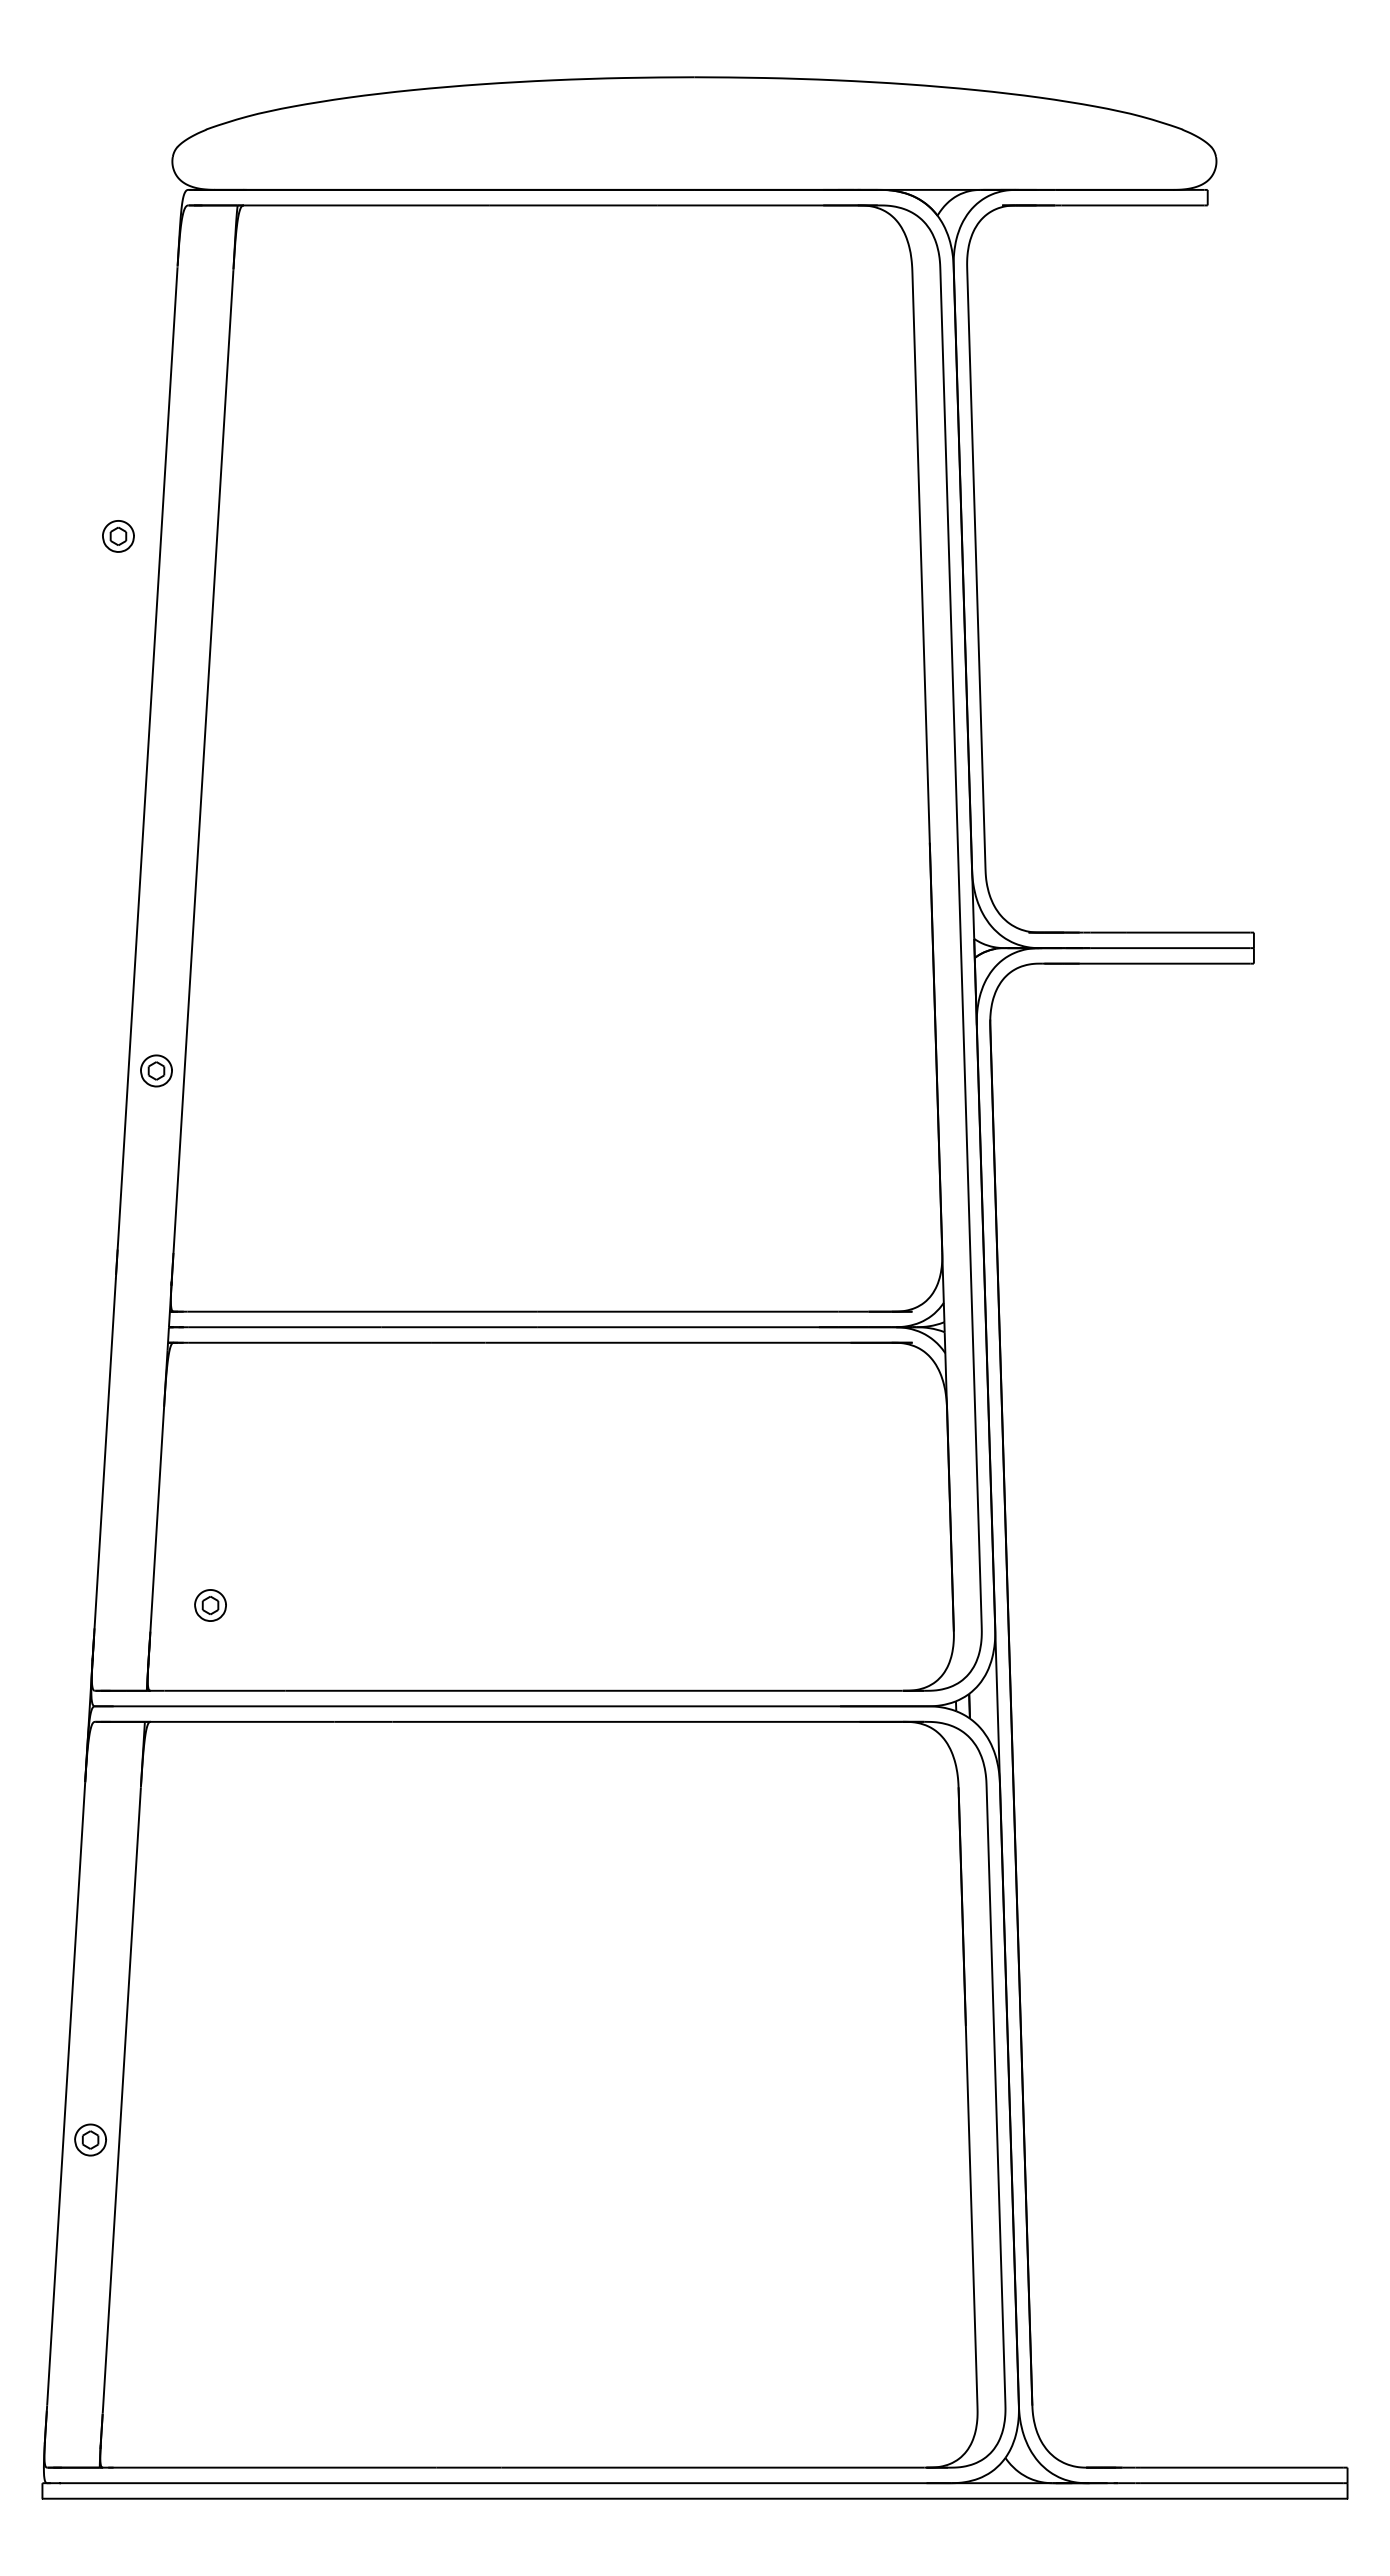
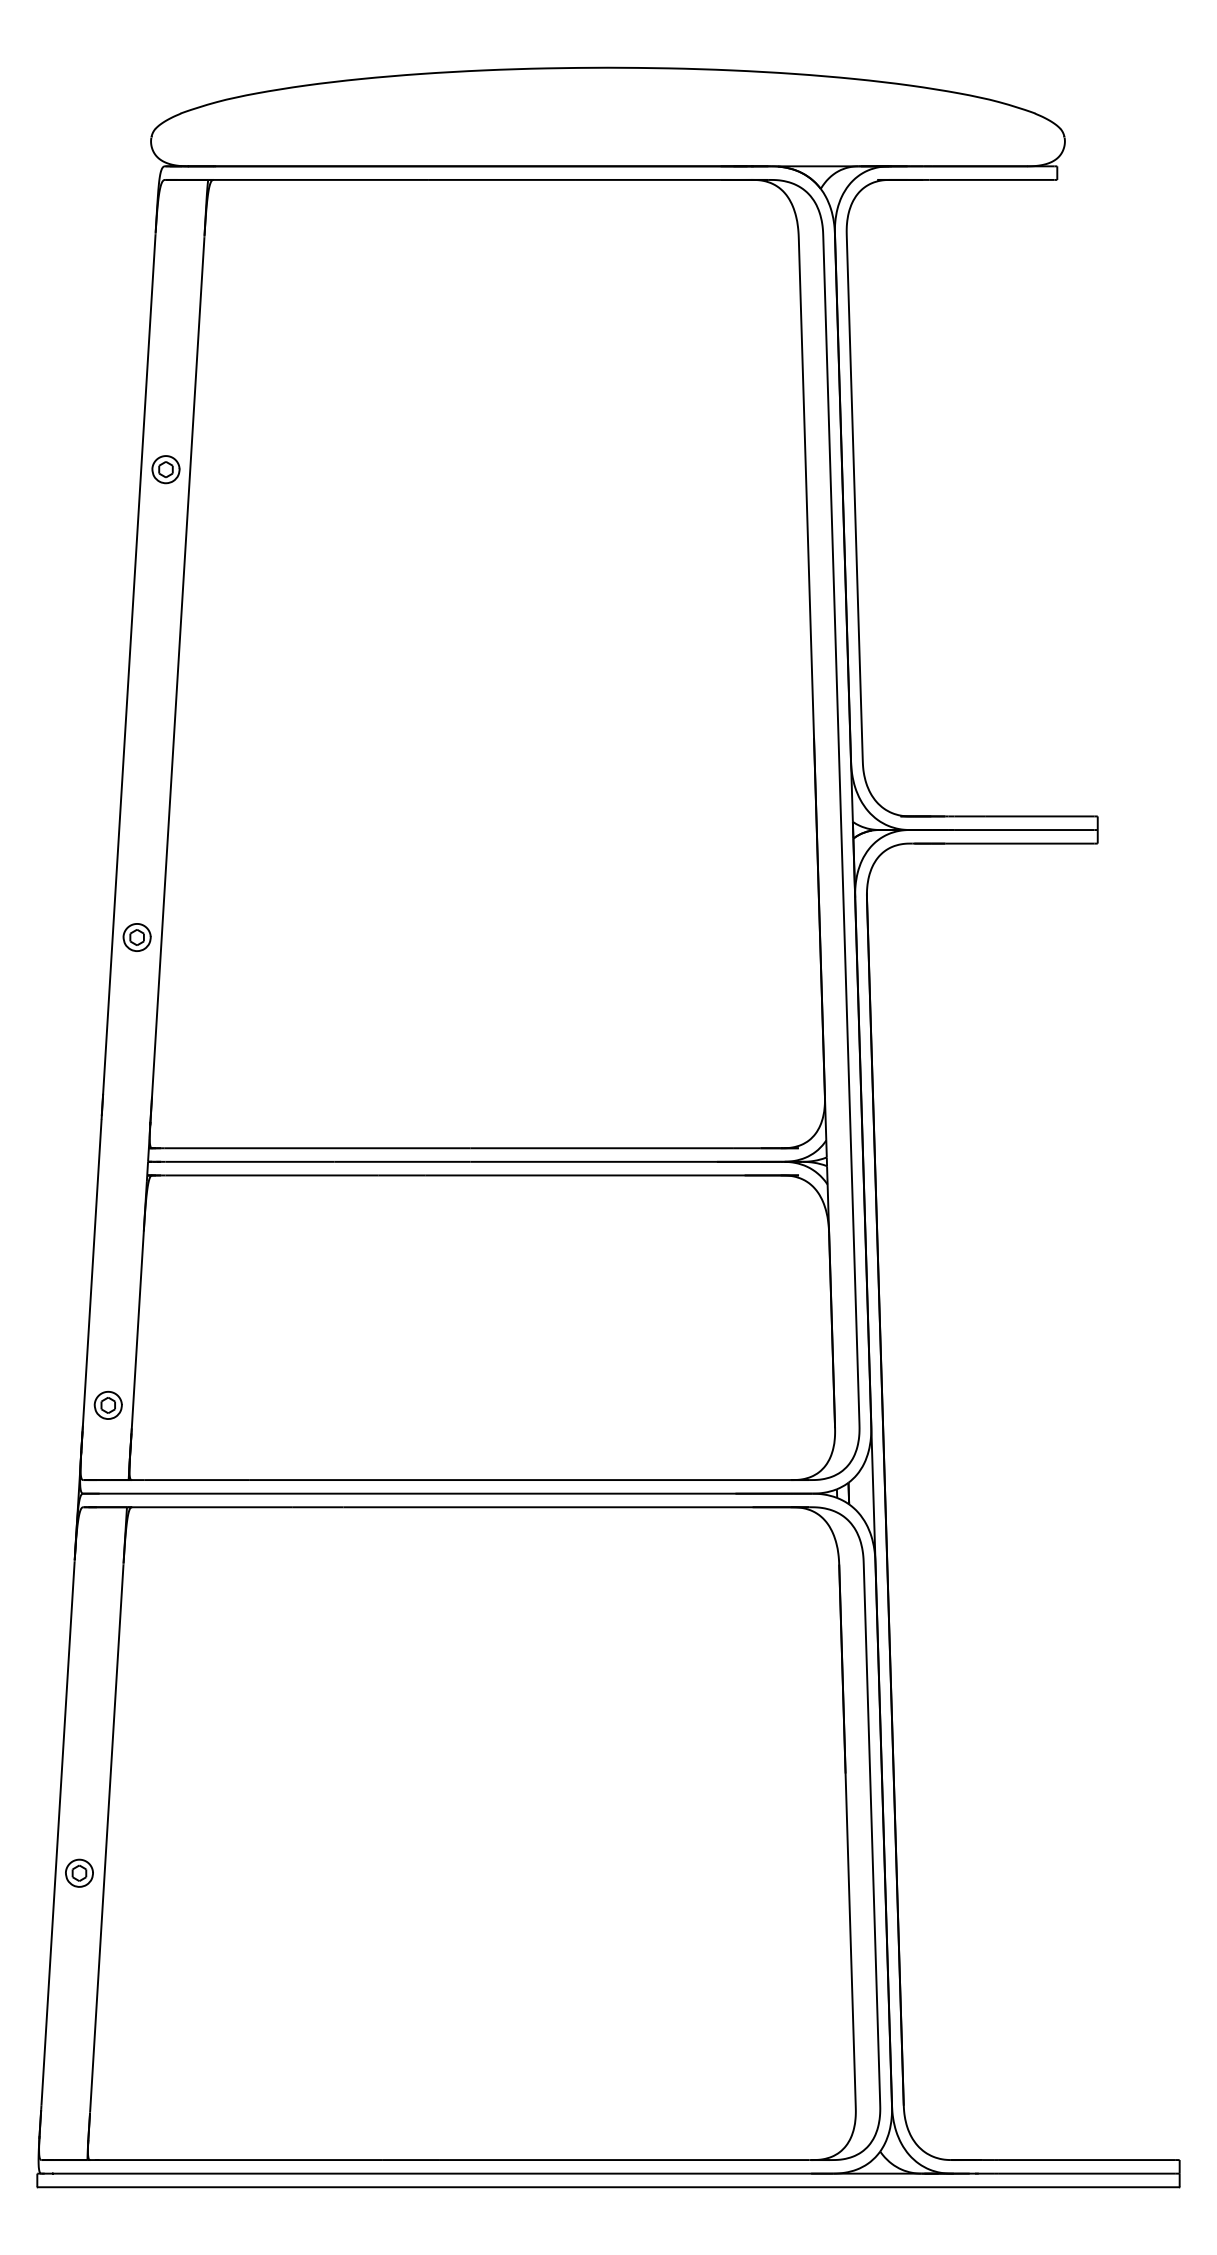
part: (118, 536) -> (166, 469), moved
part: (210, 1605) -> (108, 1405), moved

